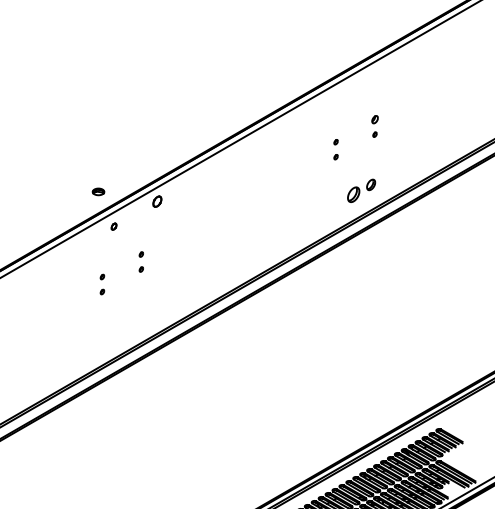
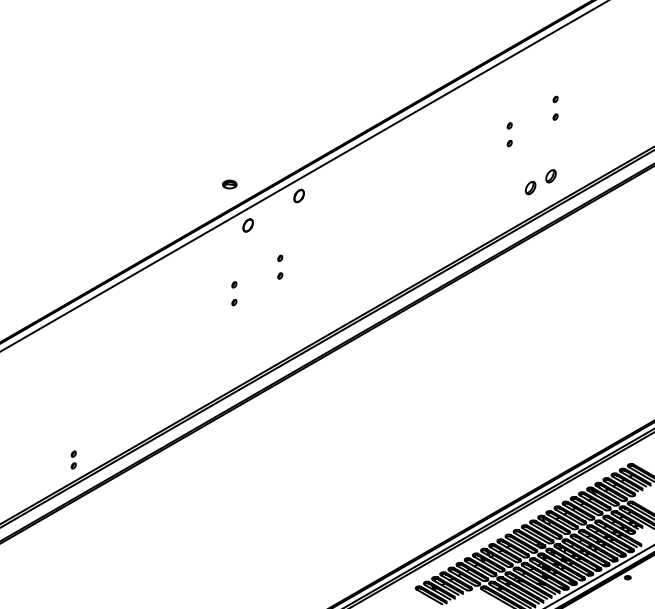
part: (374, 119) -> (555, 99), size x0.62
part: (353, 195) -> (530, 188), size x0.71
part: (113, 226) -> (247, 225), size x1.67

